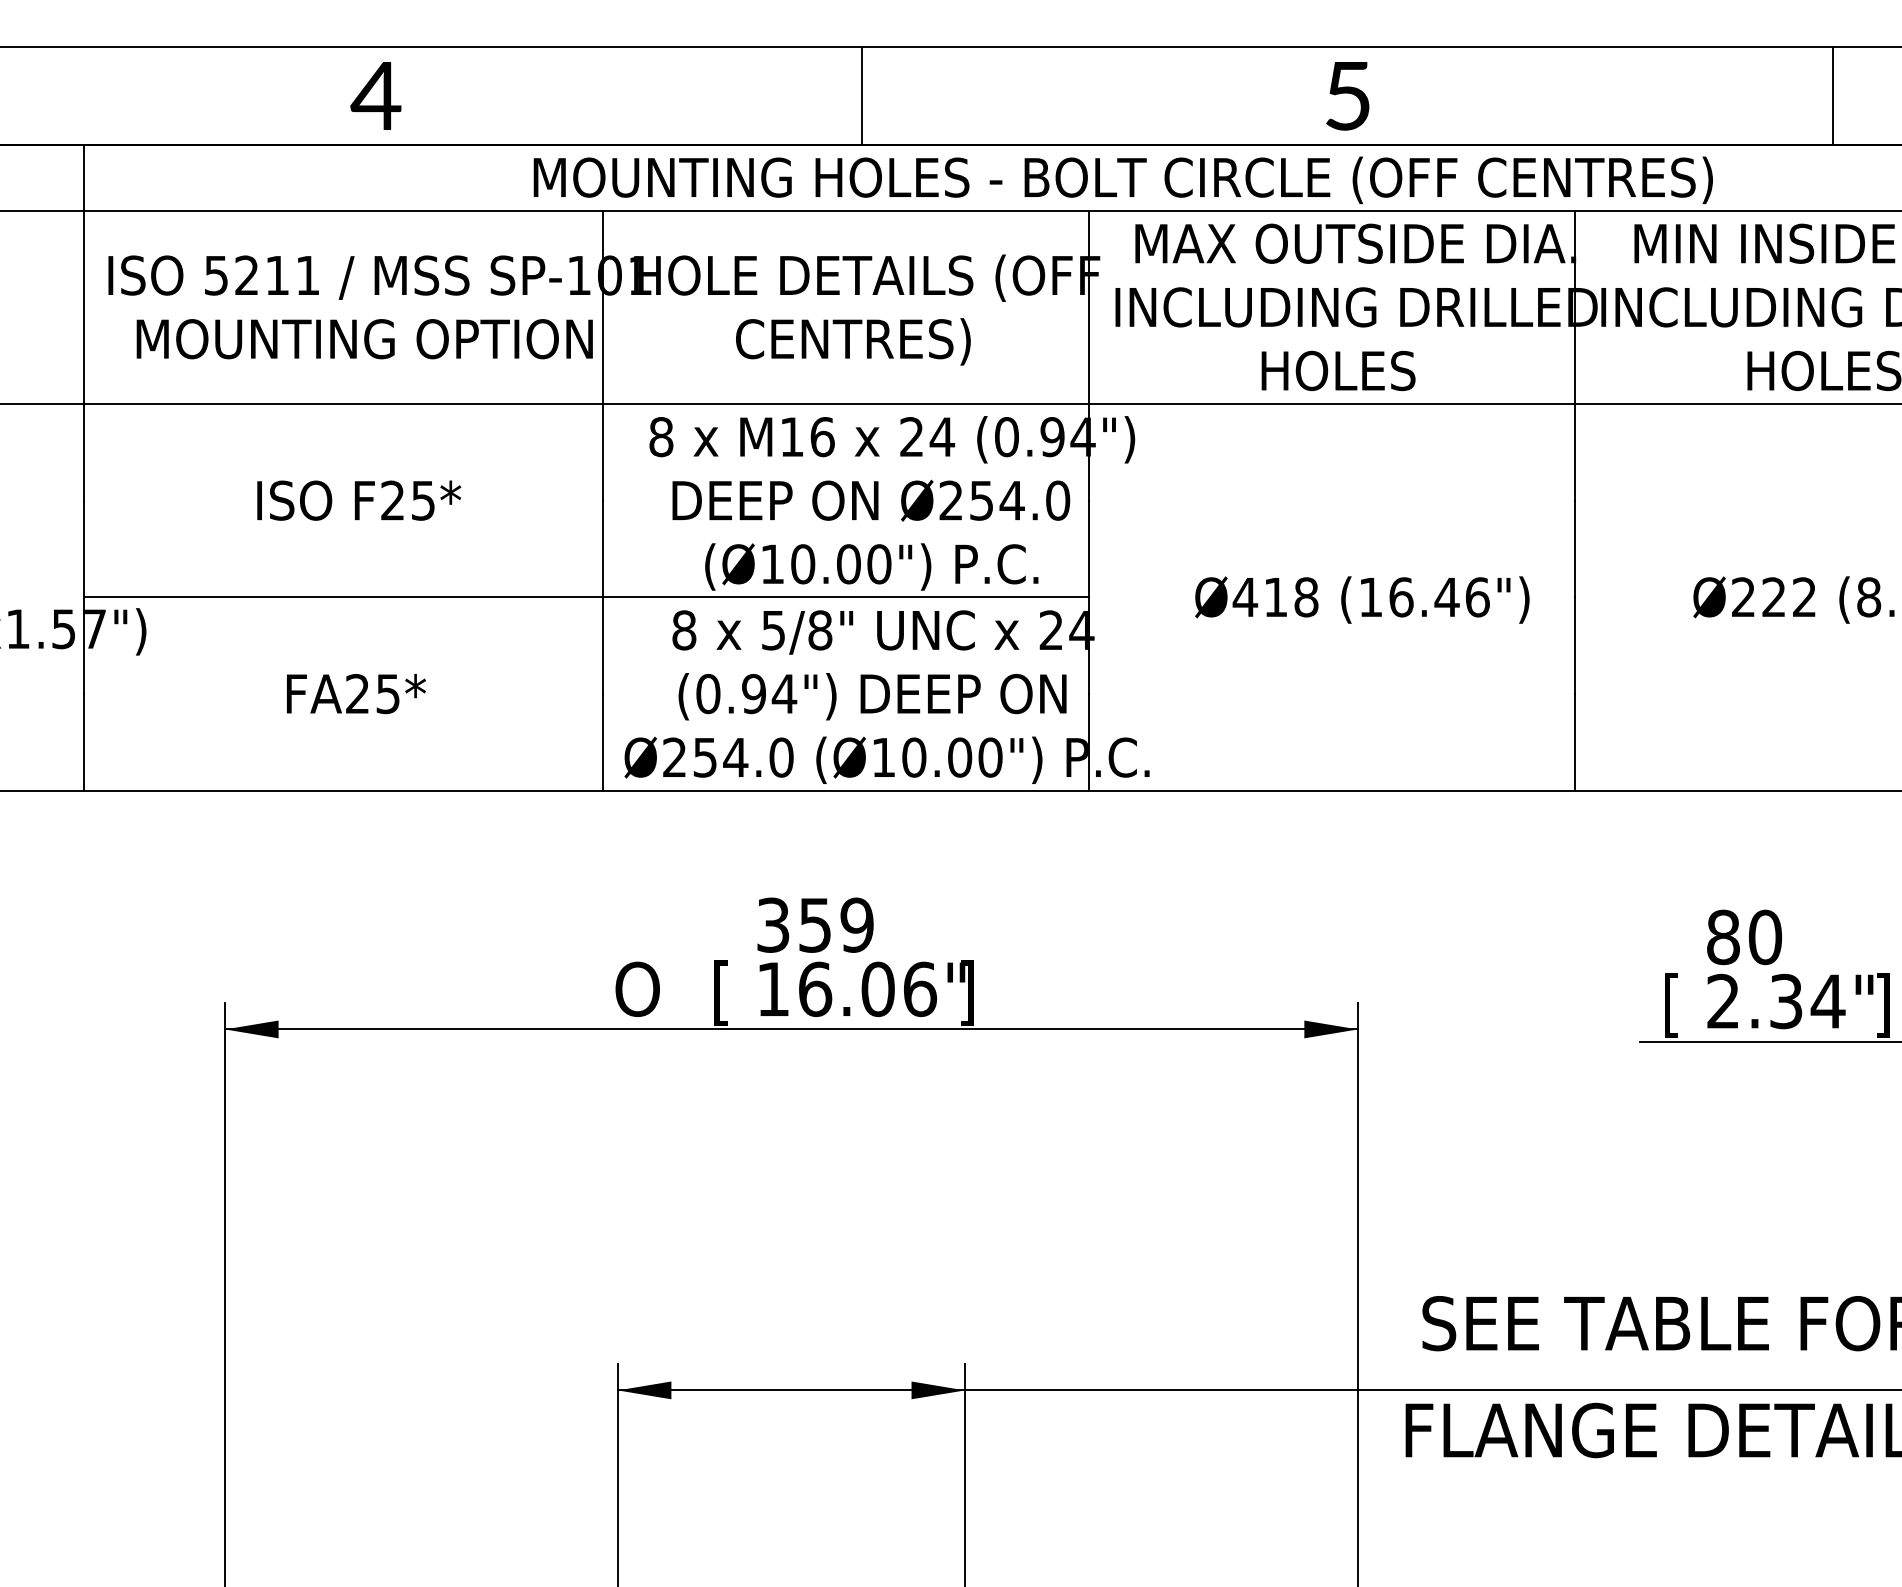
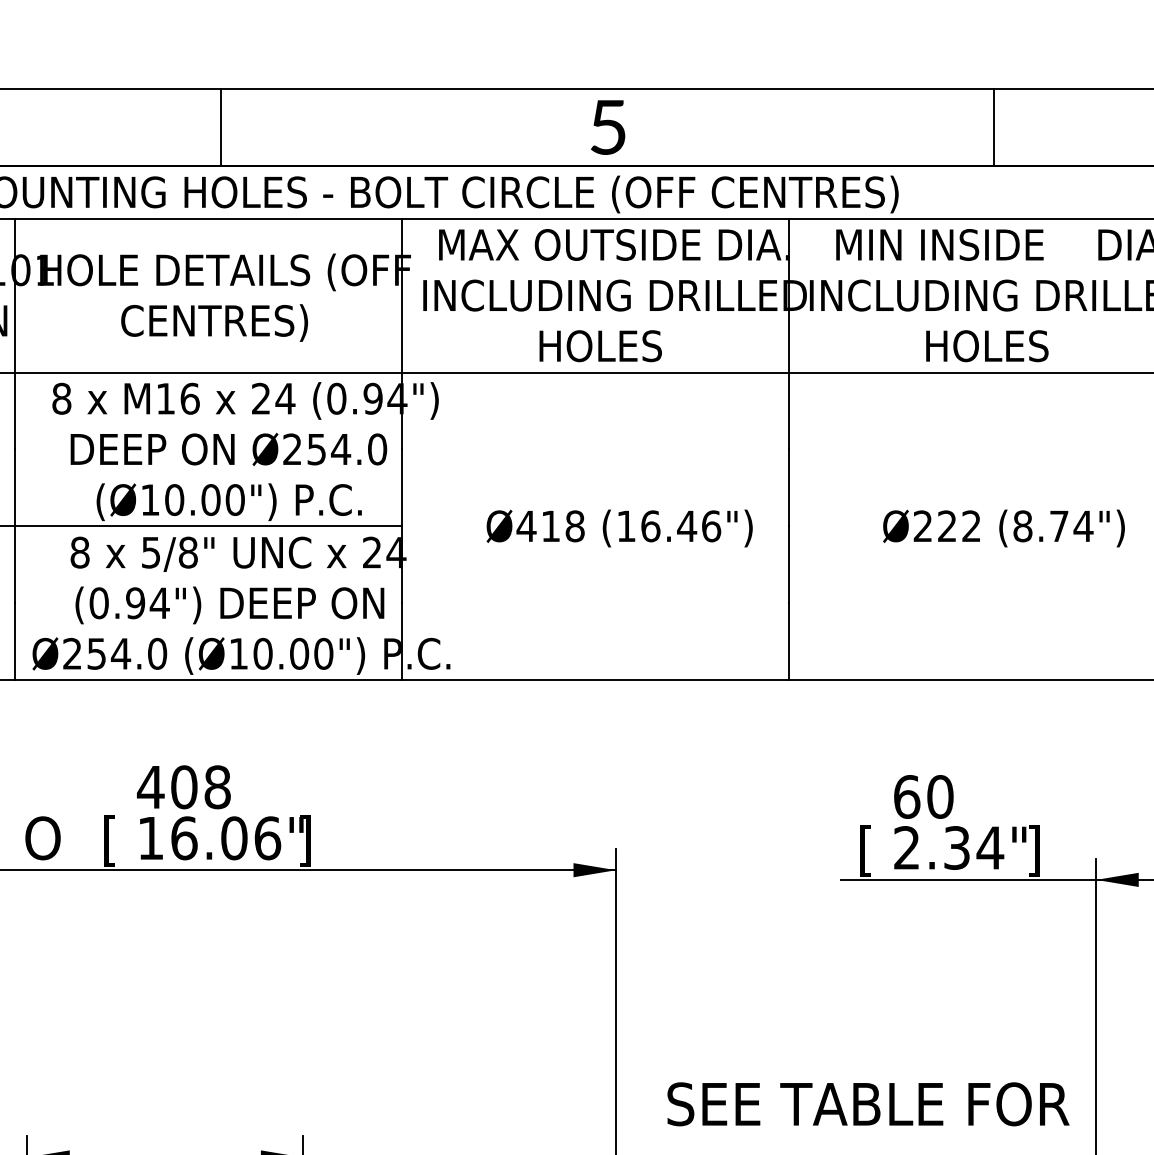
text: (814, 924) -> (183, 786), 359 -> 408
text: (1723, 936) -> (907, 796), 80 -> 60

